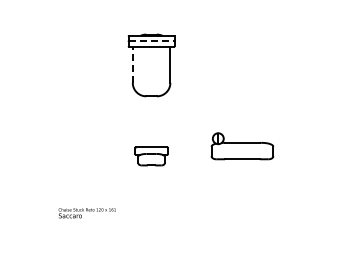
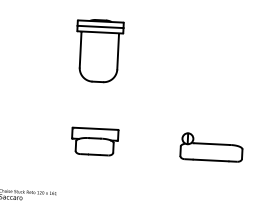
line: (152, 41) -> (101, 27), dashed -> solid
line: (132, 64) -> (80, 49), dashed -> solid
part: (242, 146) -> (211, 147), moved
part: (151, 156) -> (94, 142), size x1.43

